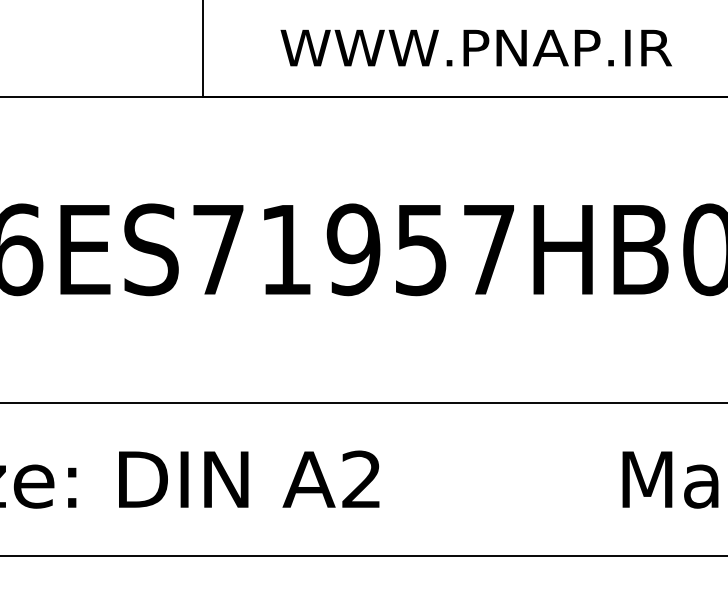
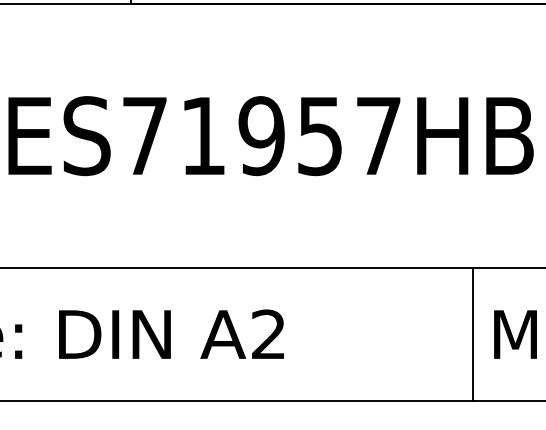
line: (598, 479) -> (473, 334), added

